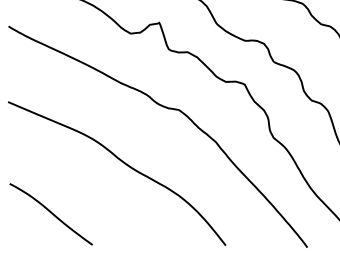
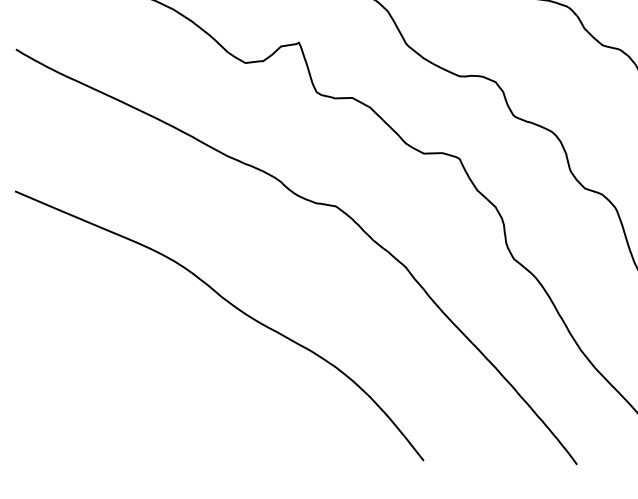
curve: (50, 213) -> (94, 400), removed

